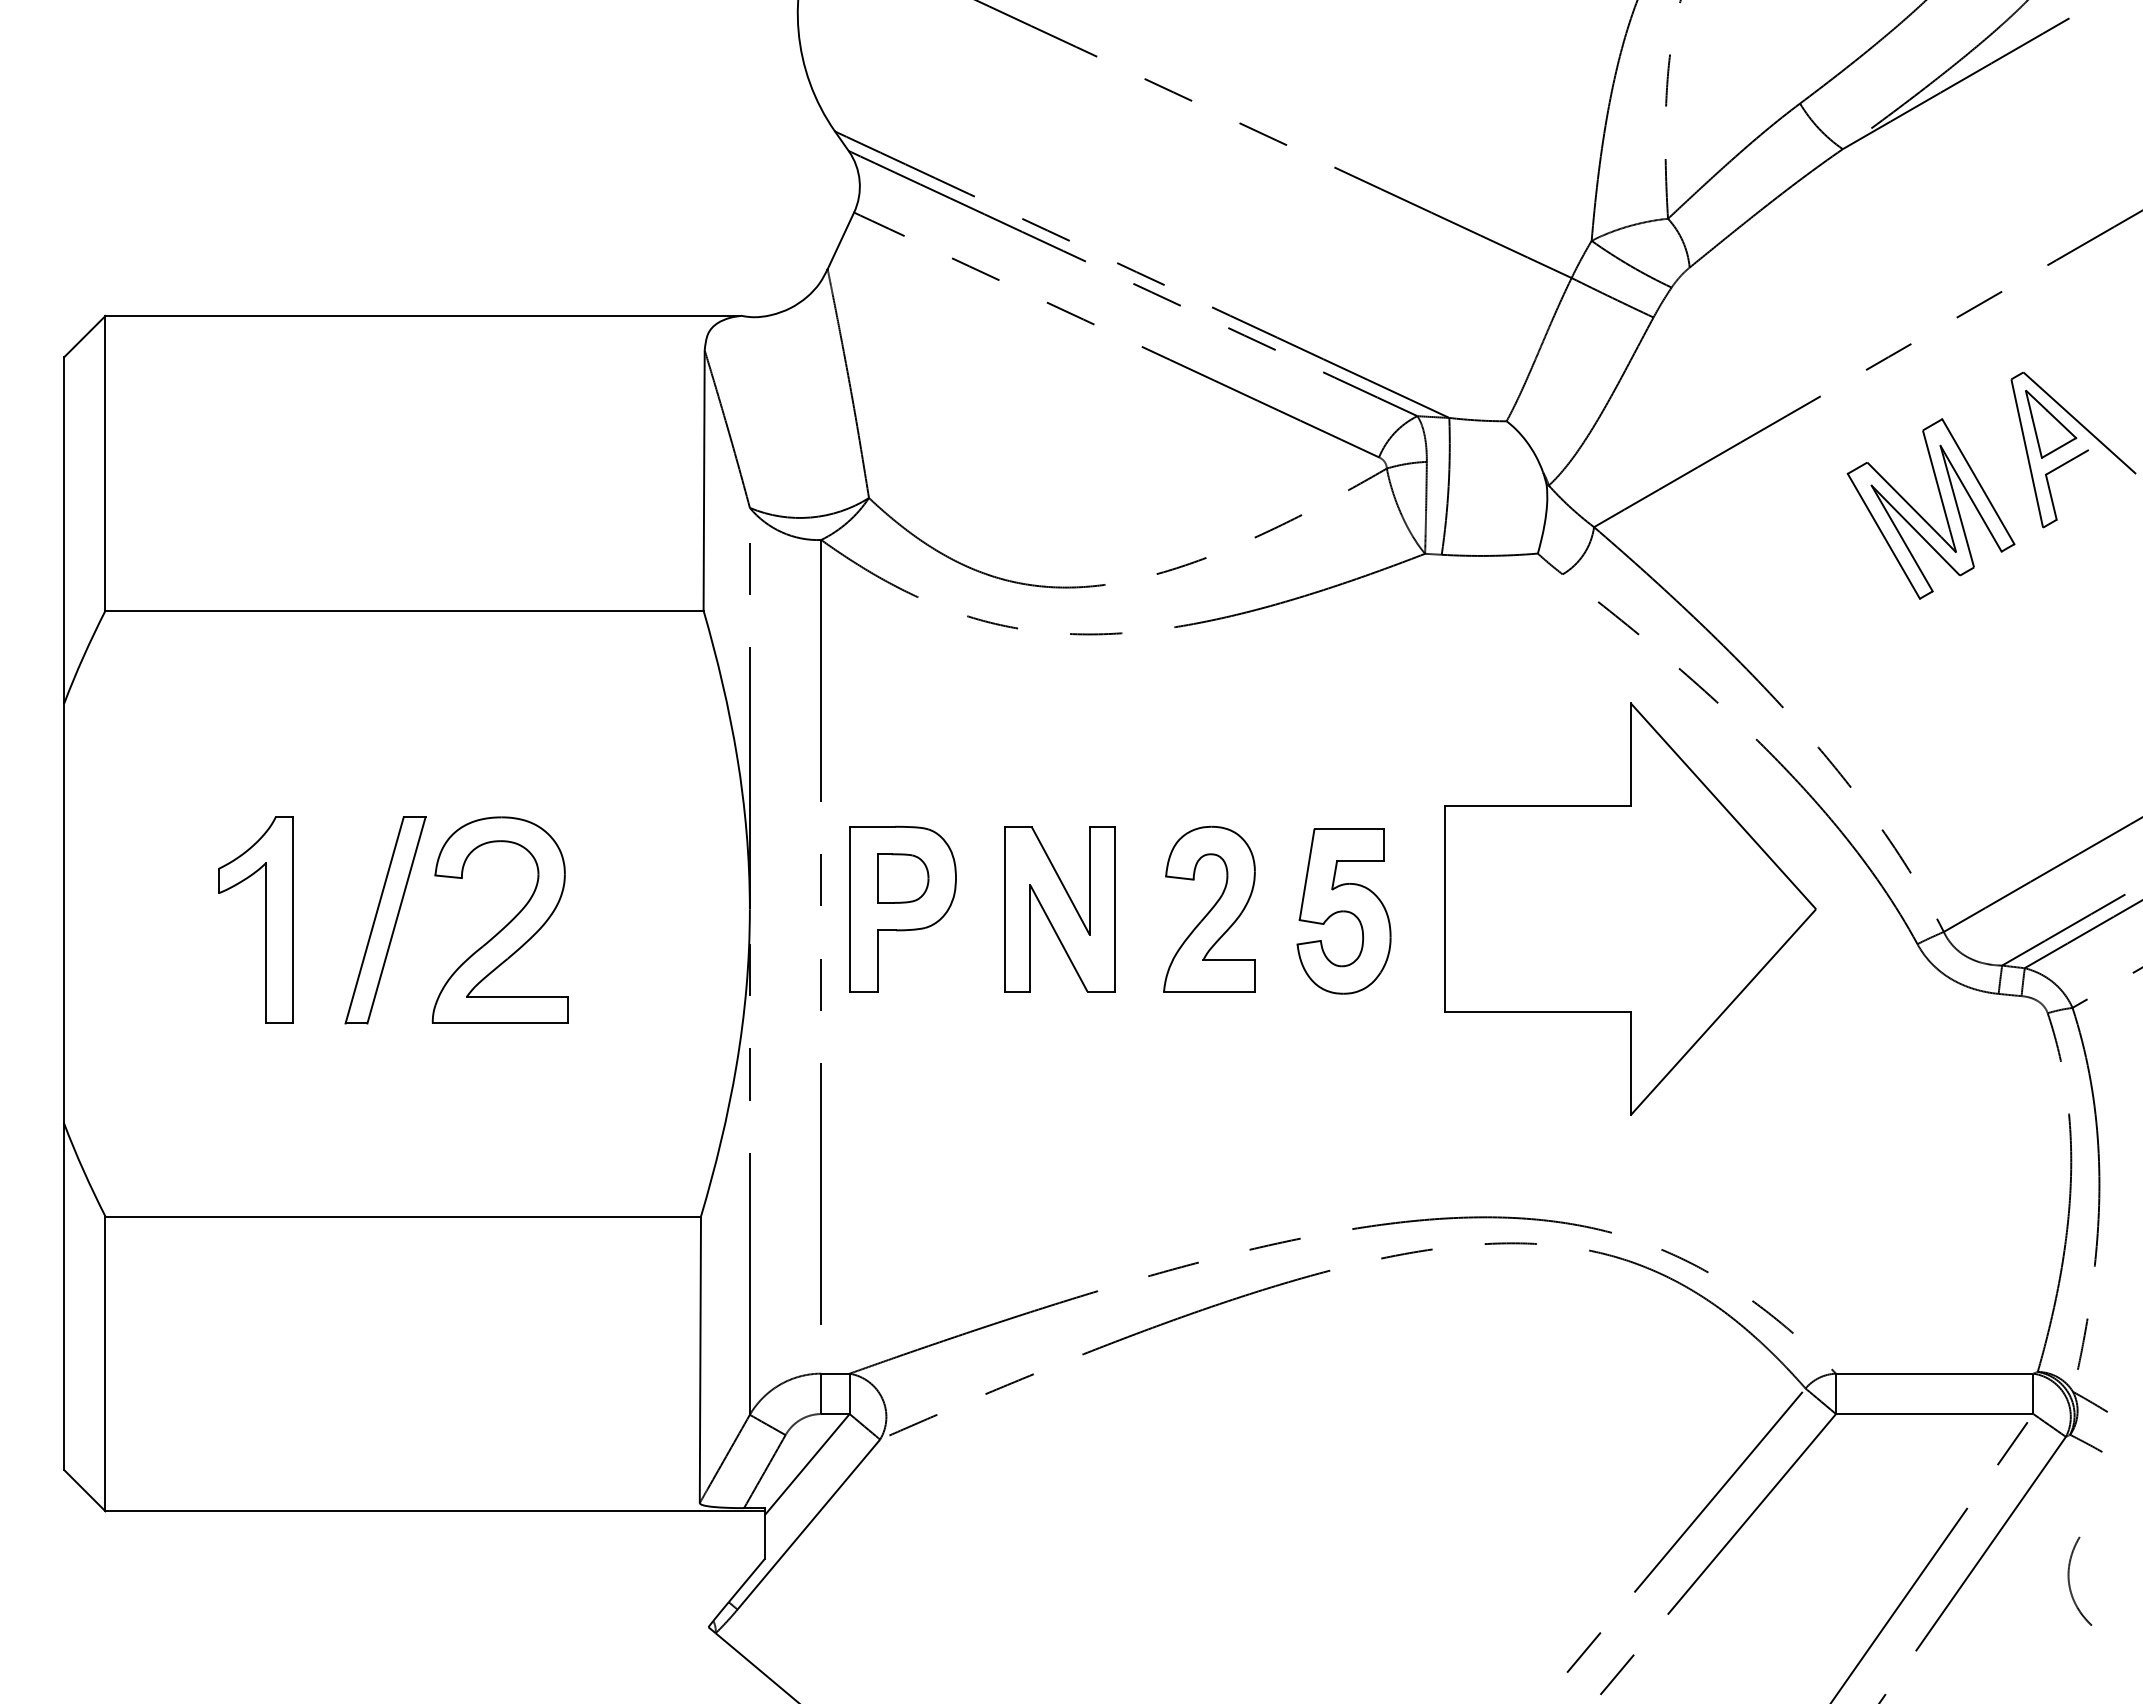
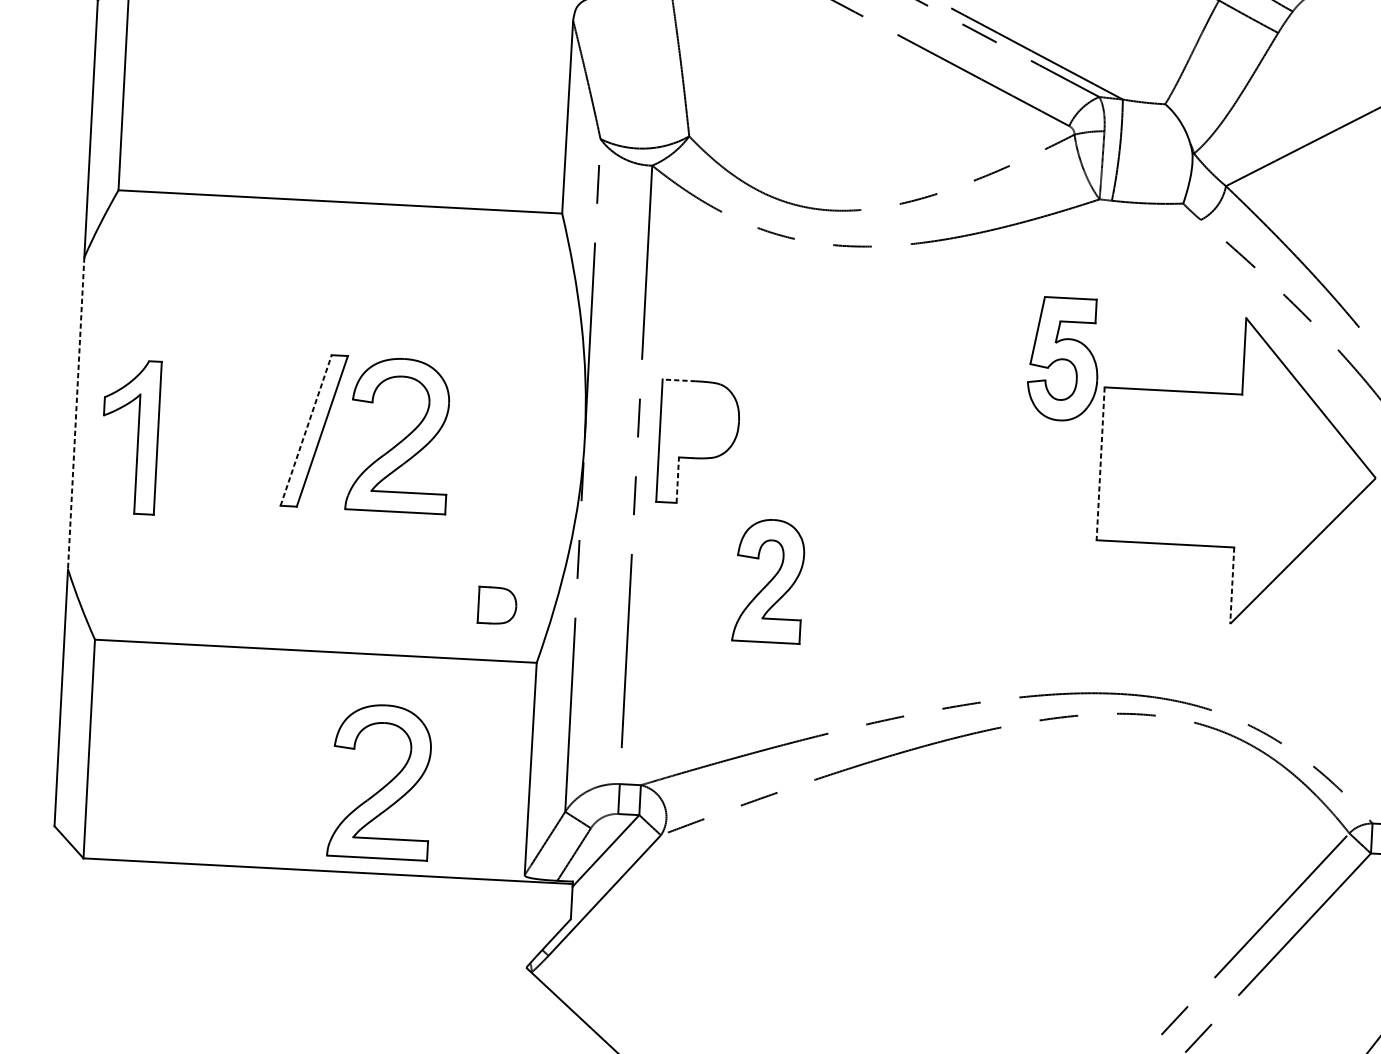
line: (872, 826) -> (679, 380), solid -> dashed
part: (903, 878) -> (497, 605), moved
part: (1209, 908) -> (769, 580), moved
part: (1059, 909) -> (814, 449), removed
line: (1445, 909) -> (1100, 464), solid -> dashed
part: (1343, 911) -> (1063, 359), moved
line: (64, 914) -> (76, 414), solid -> dashed
part: (265, 919) -> (137, 436), moved
line: (374, 919) -> (306, 429), solid -> dashed
line: (877, 961) -> (677, 480), solid -> dashed
line: (1630, 1063) -> (1232, 585), solid -> dashed
part: (505, 1392) -> (384, 785), added

